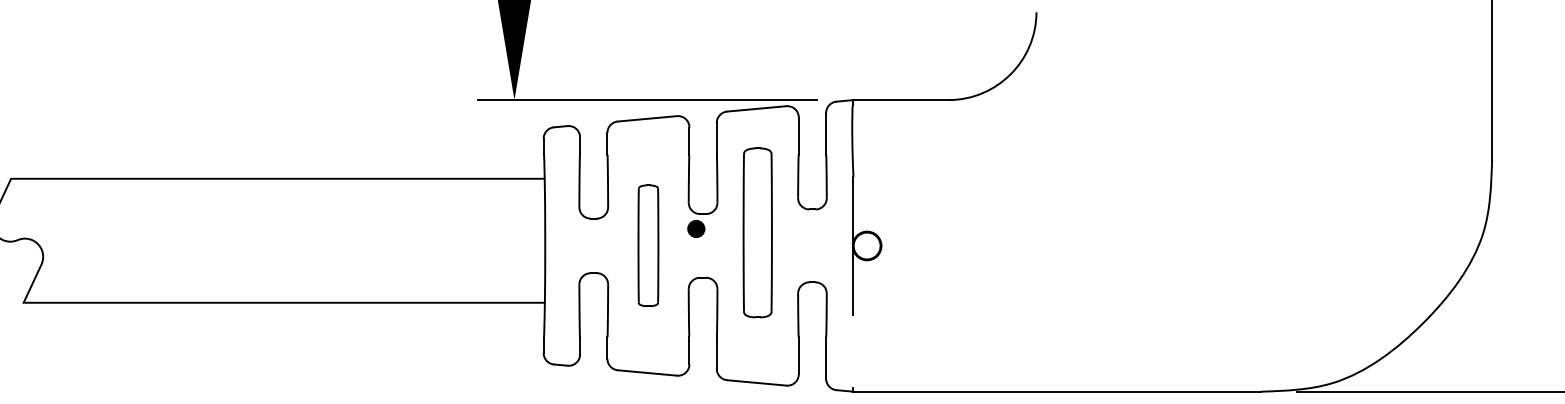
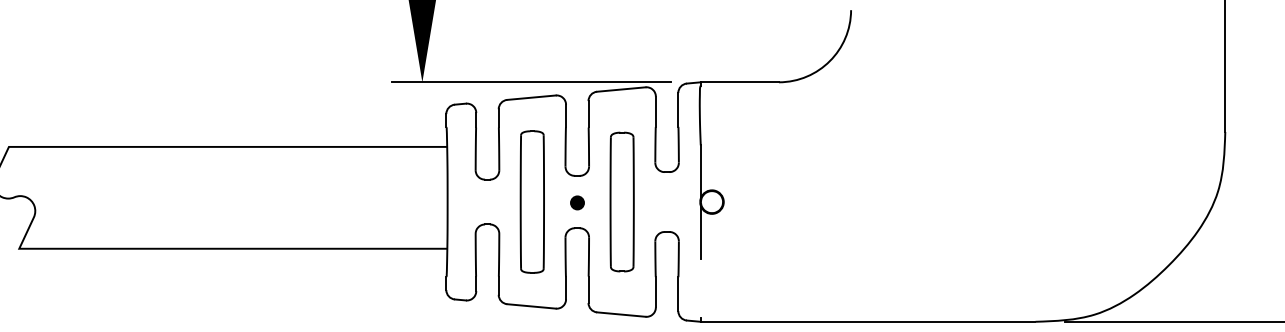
part: (696, 228) -> (577, 202), moved
part: (757, 232) -> (621, 201), moved
part: (648, 245) -> (532, 201), size x1.43

